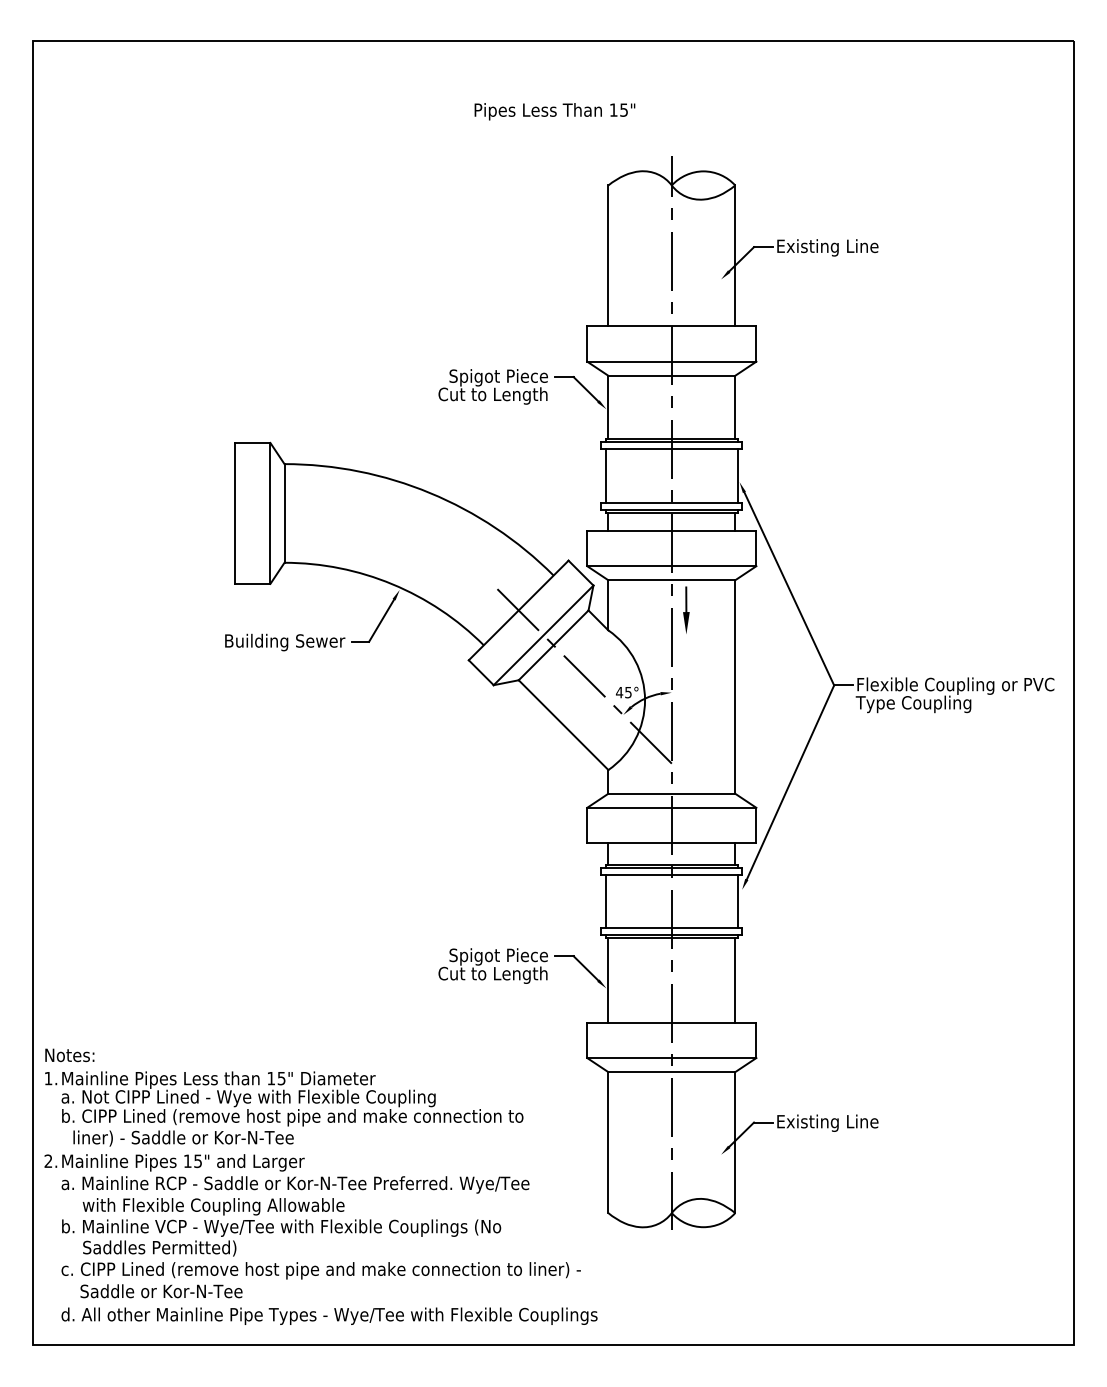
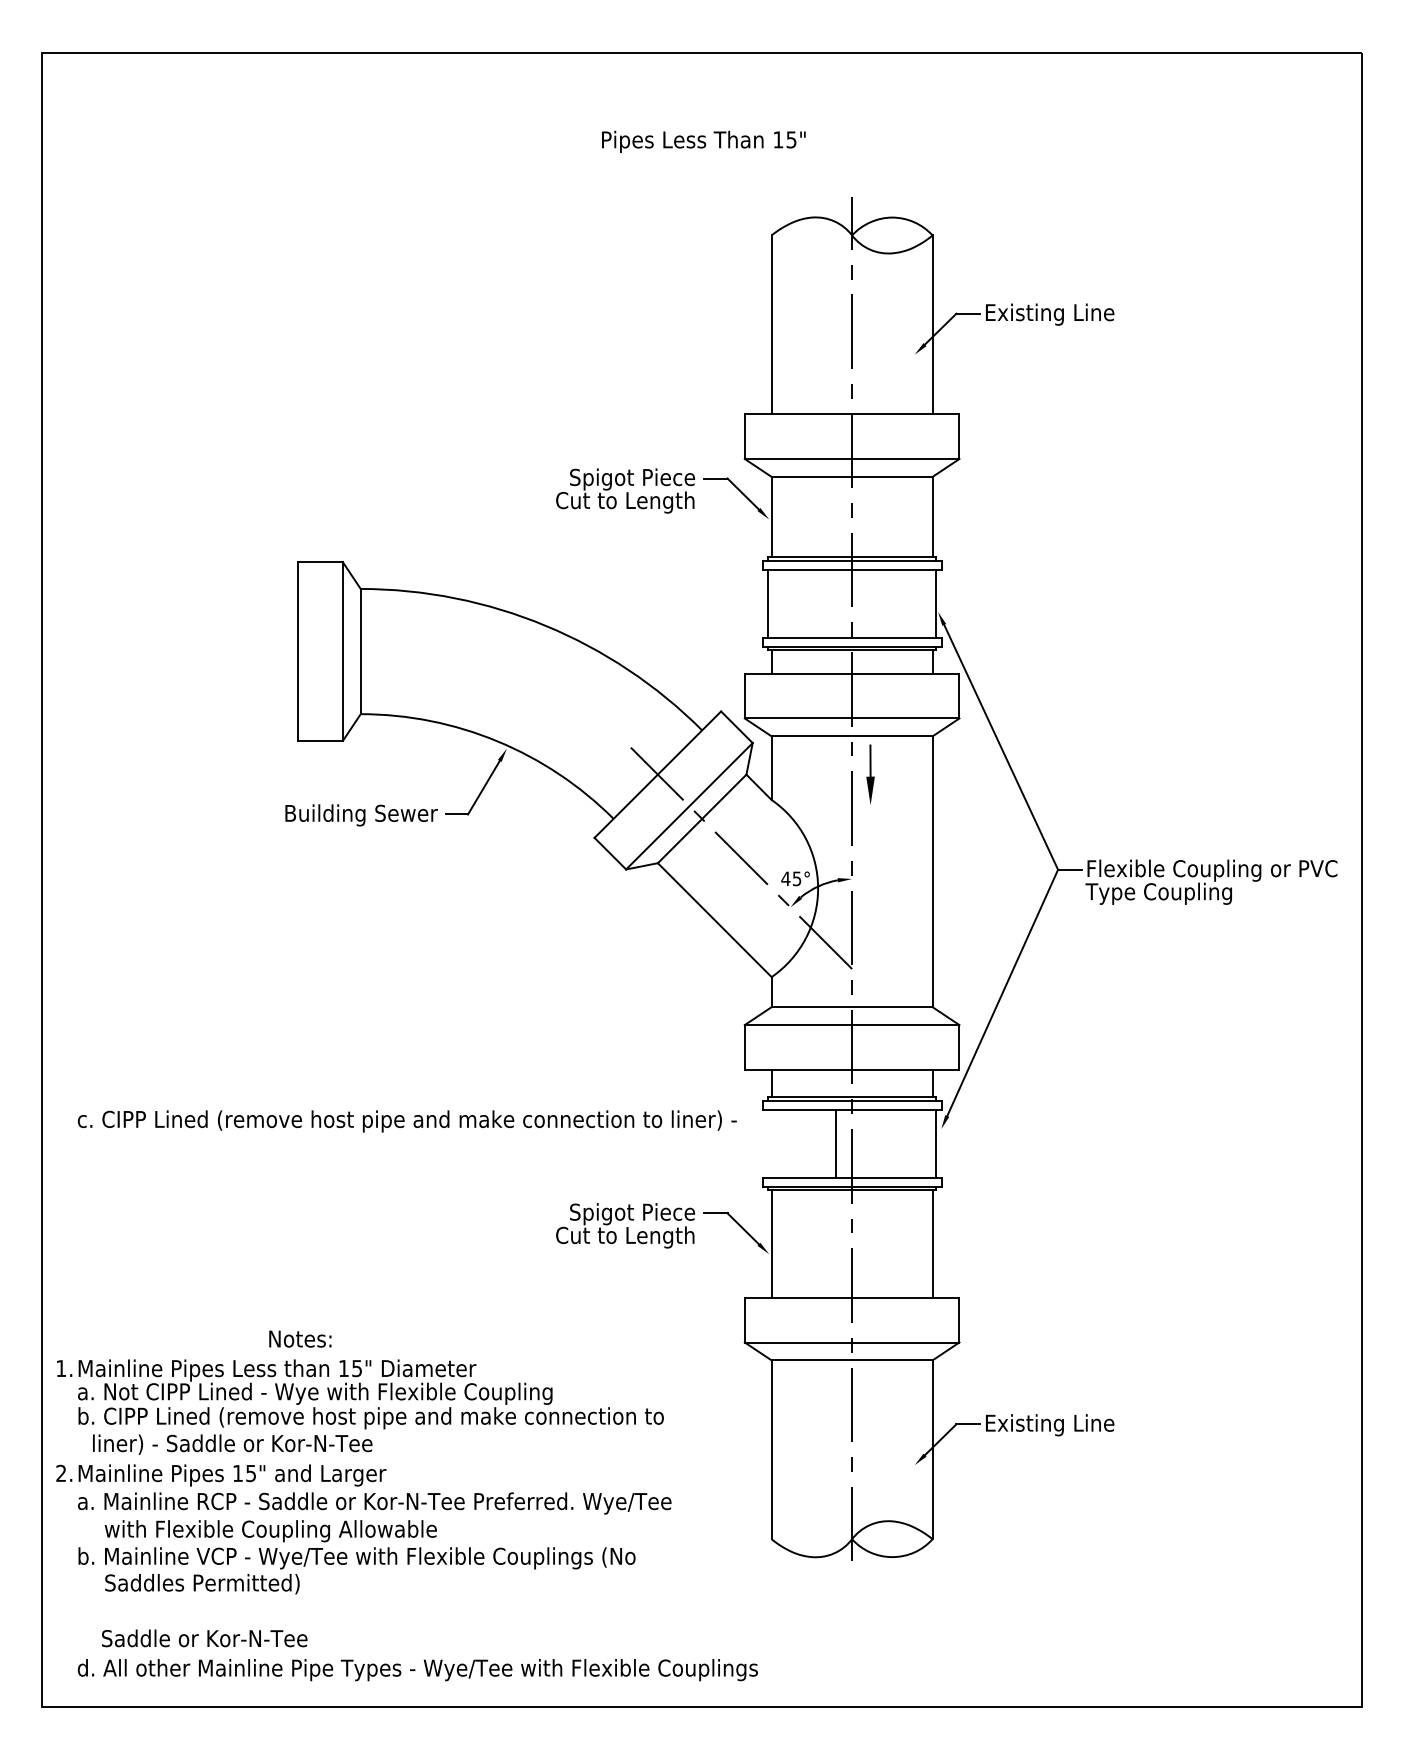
line: (605, 901) -> (836, 1143), moved
text: (69, 1054) -> (300, 1338), moved
text: (320, 1270) -> (406, 1121), moved

